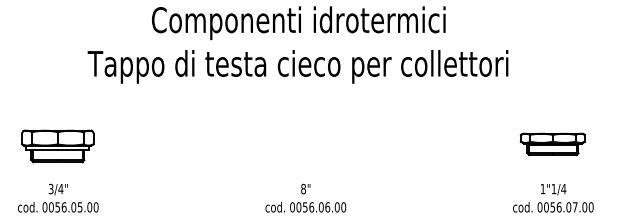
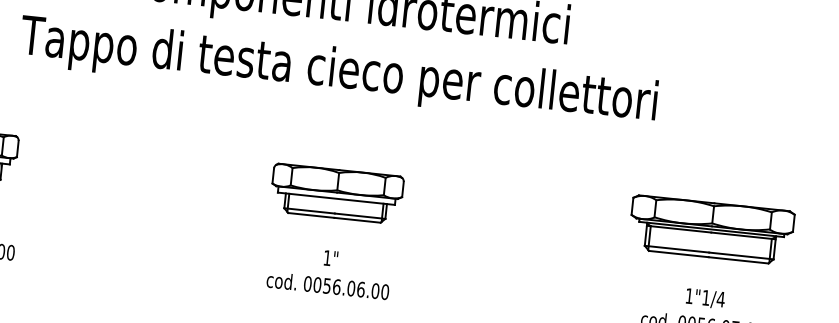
part: (552, 144) -> (710, 230), size x1.67
part: (305, 146) -> (337, 194), added
text: (303, 188) -> (327, 257), 8" -> 1"

